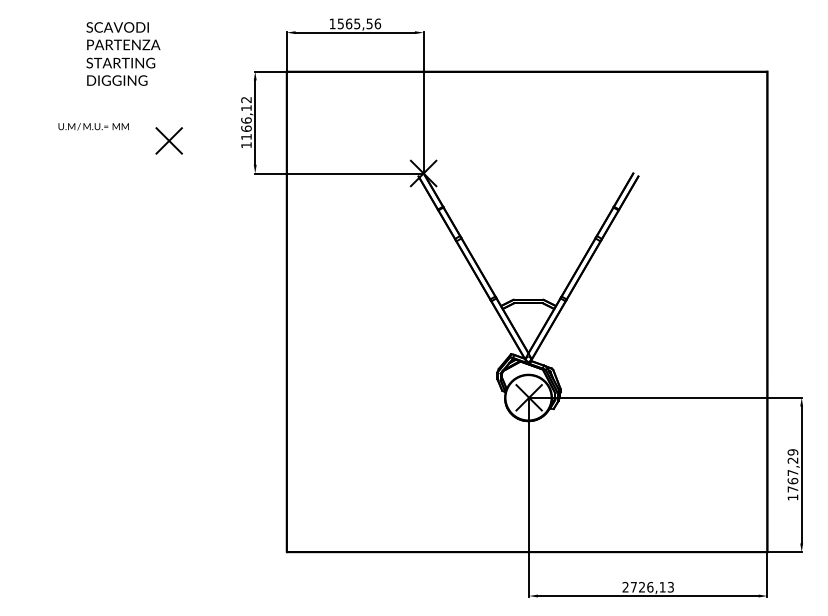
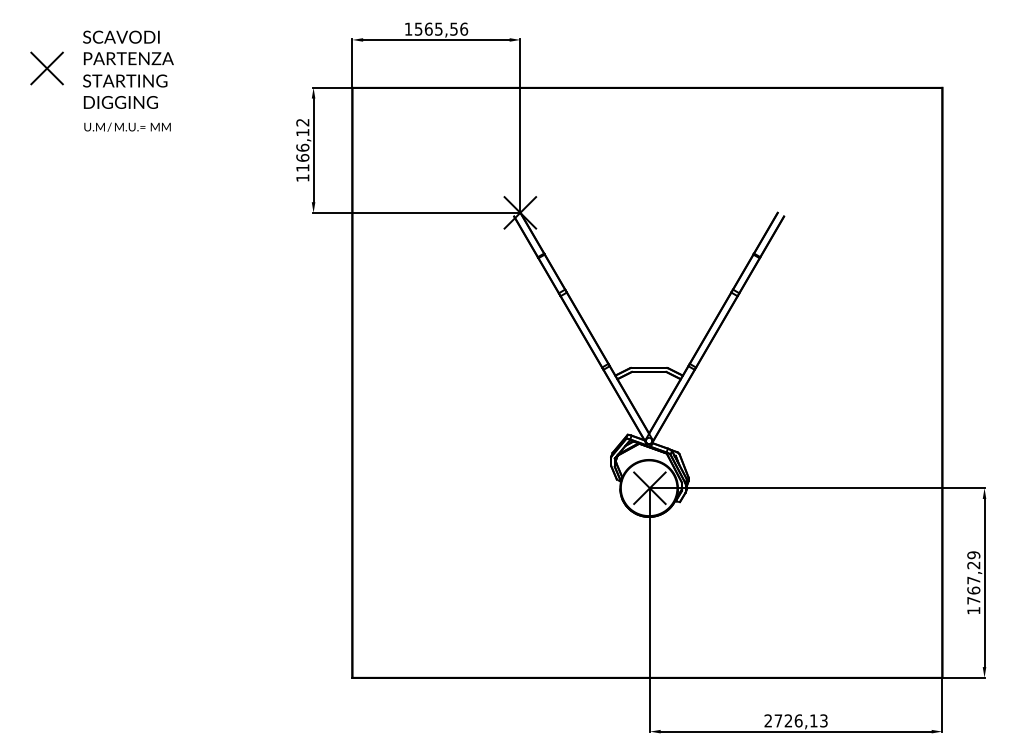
text: (123, 53) -> (128, 69), moved
text: (93, 126) -> (127, 126), moved
part: (168, 140) -> (46, 67), moved

